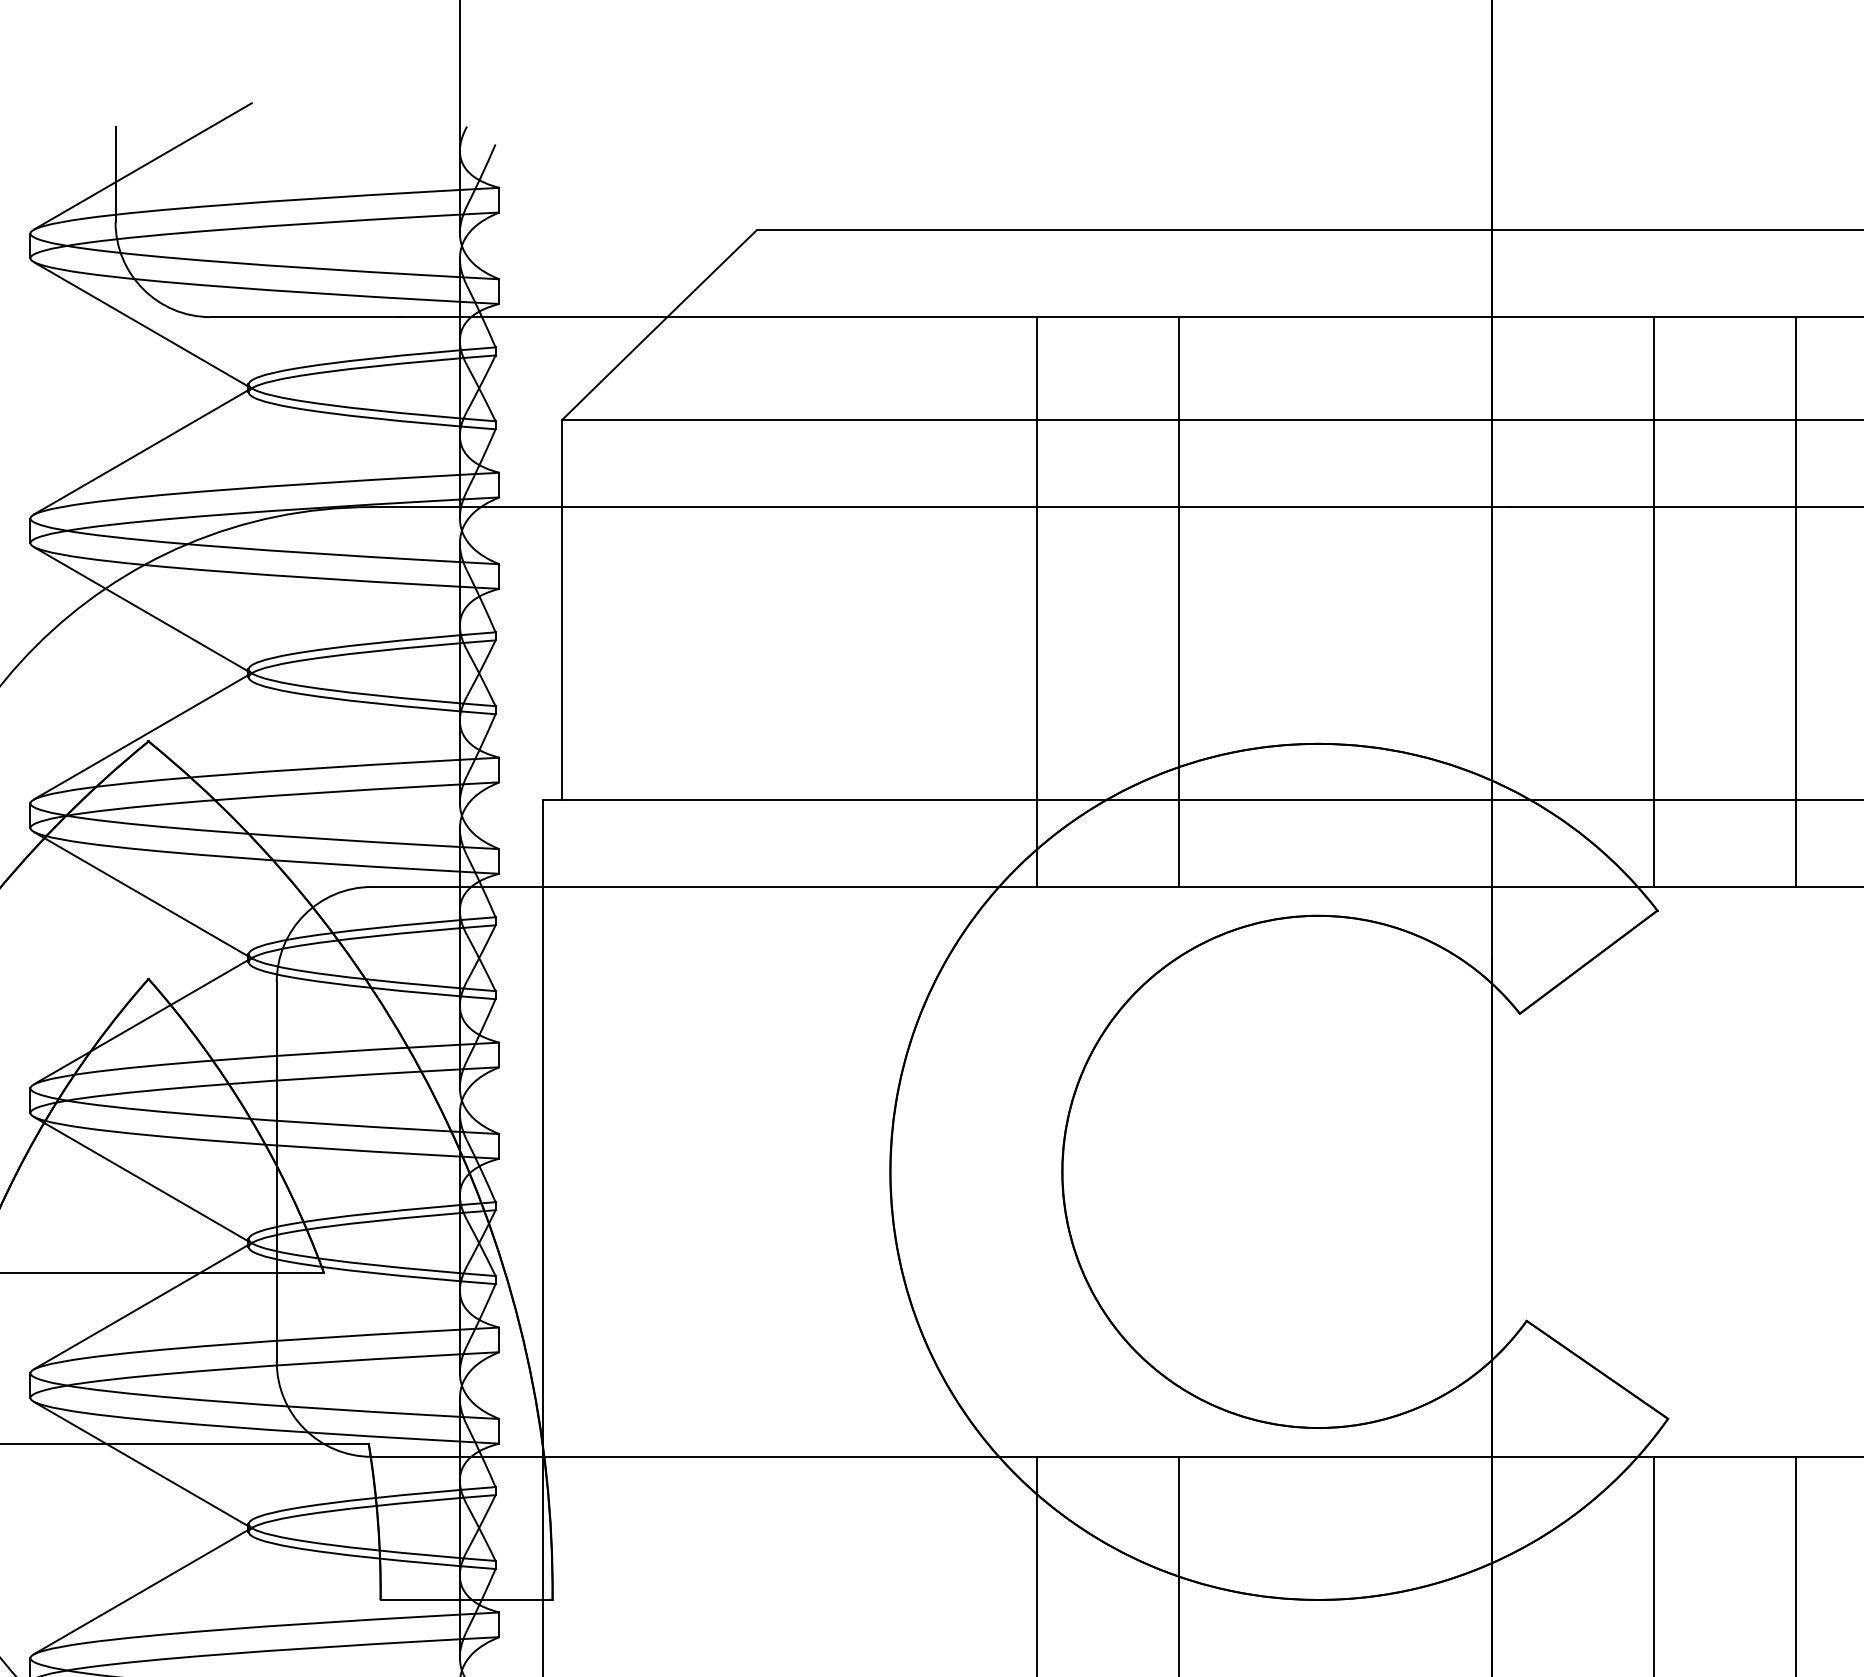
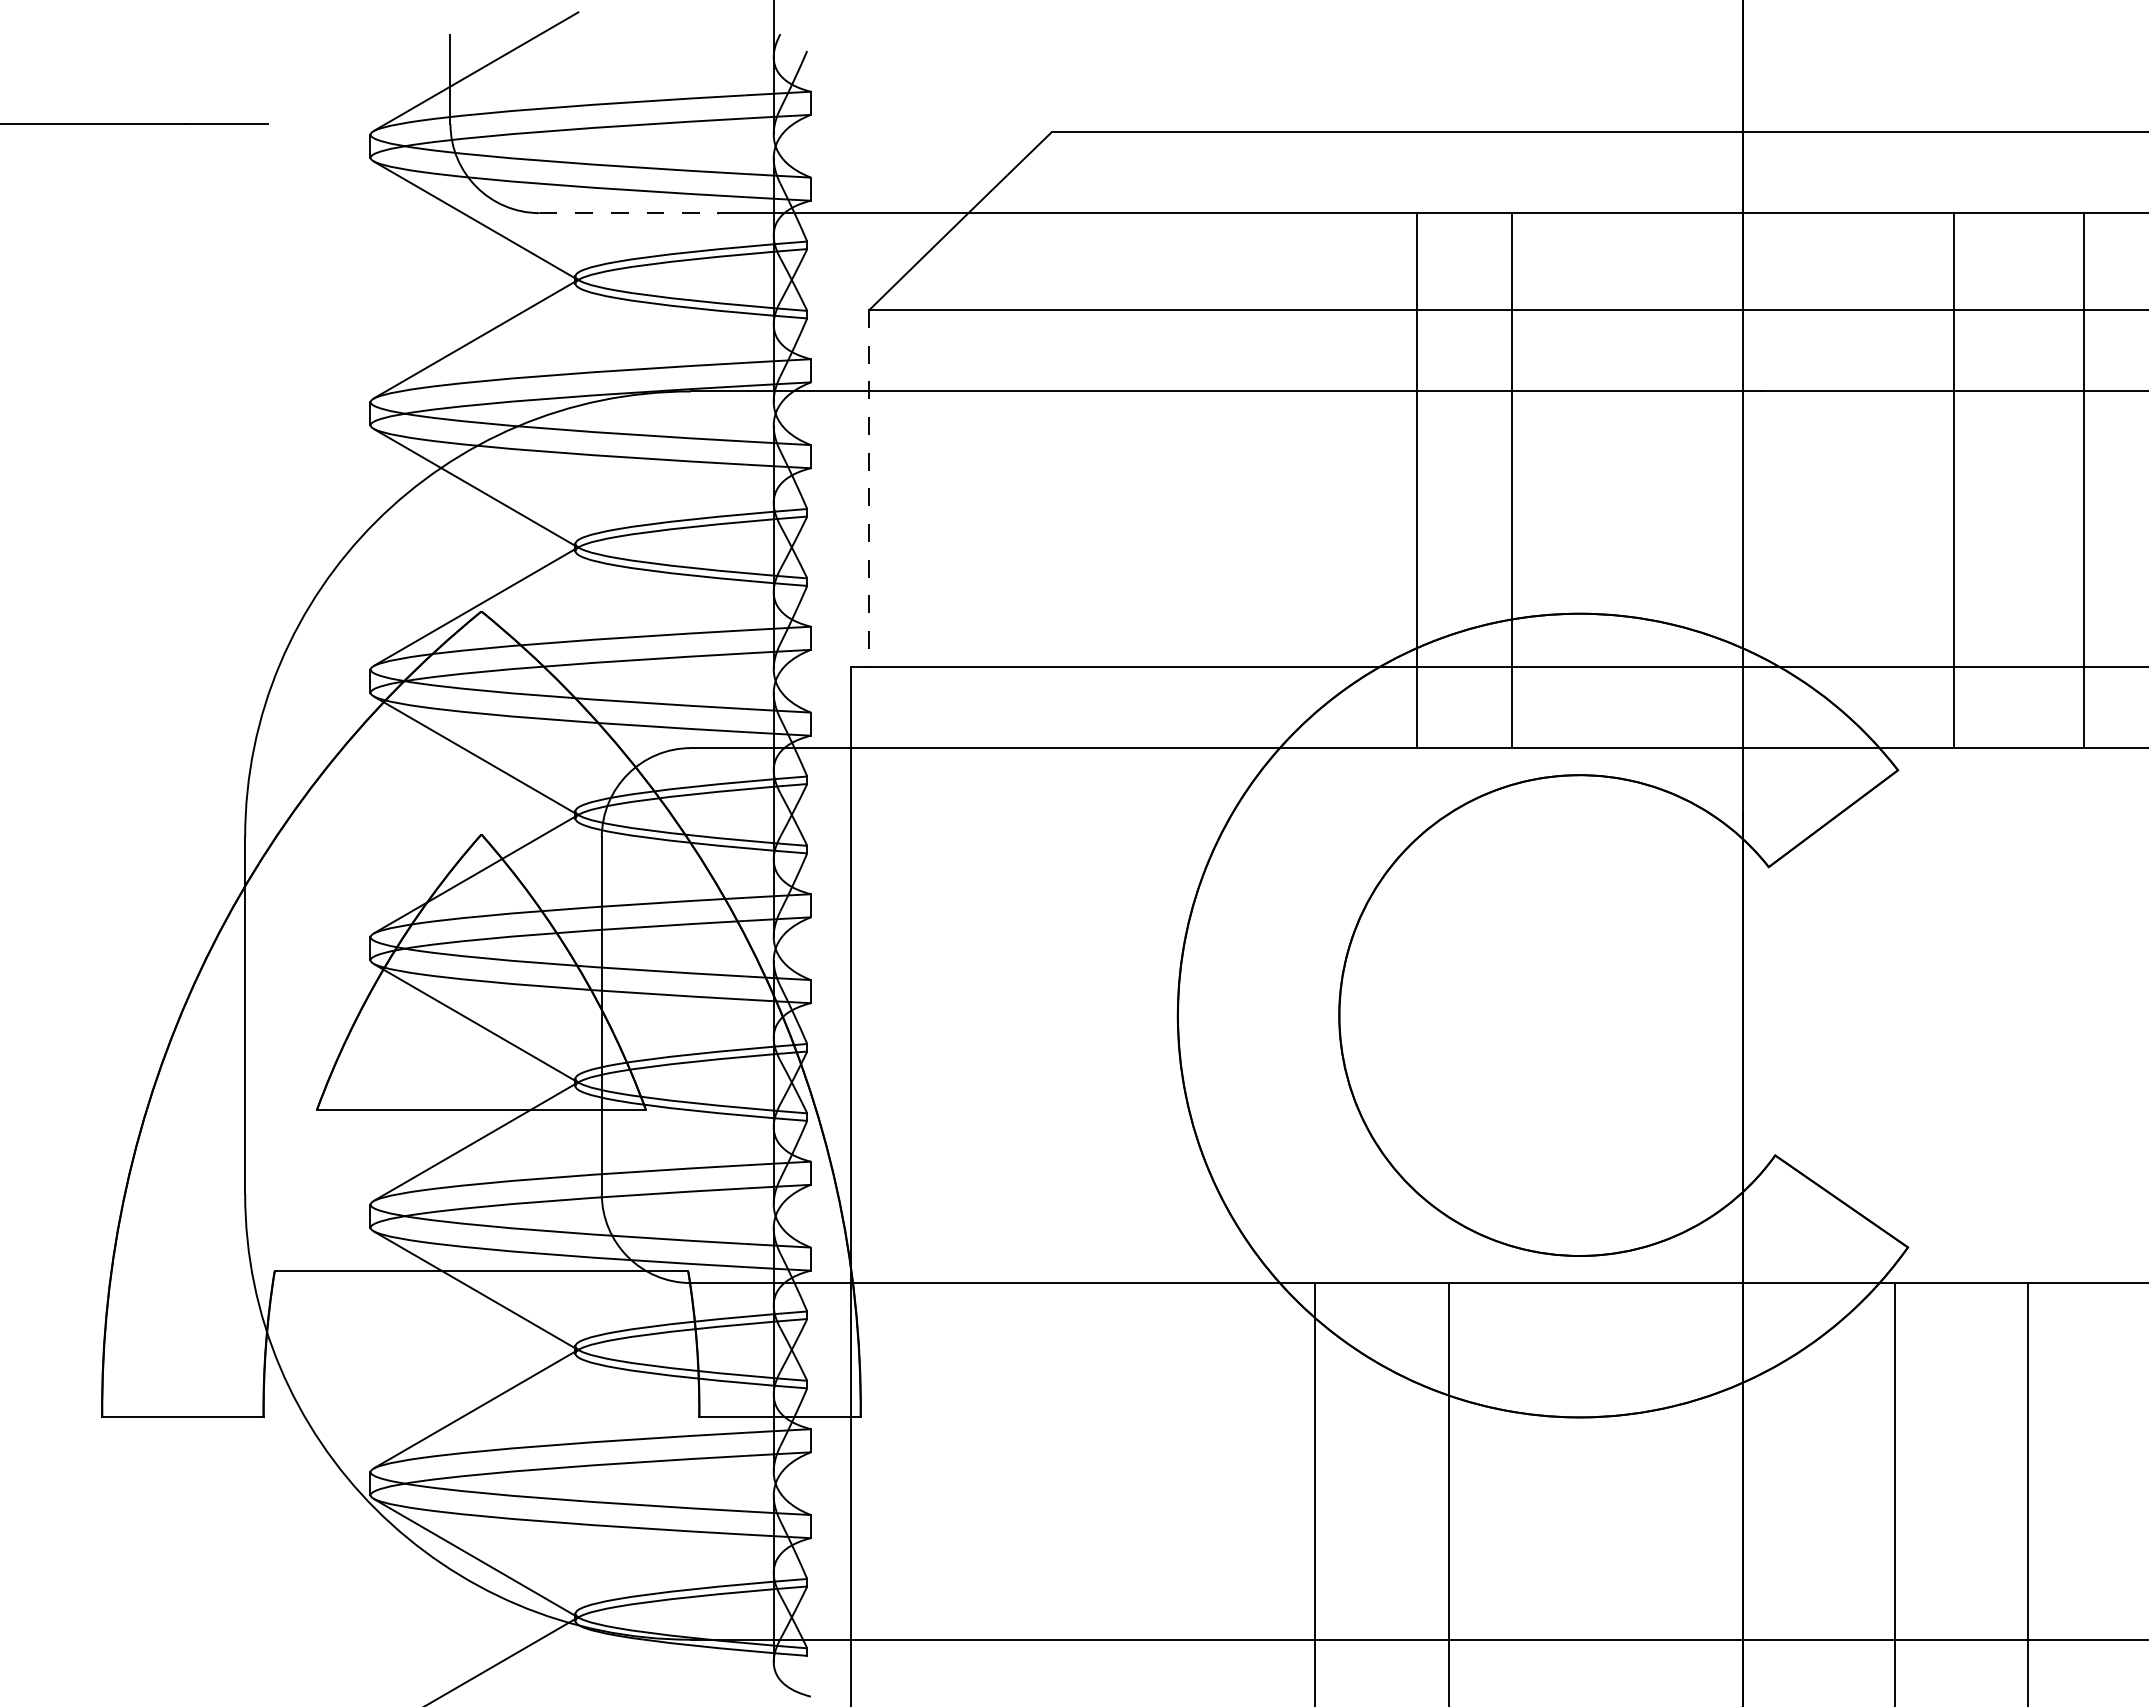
line: (306, 317) -> (629, 213), solid -> dashed
line: (1036, 601) -> (1417, 480), moved
line: (1178, 601) -> (1511, 480), moved
line: (1653, 601) -> (1953, 480), moved
line: (1796, 601) -> (2084, 480), moved
line: (561, 610) -> (869, 488), solid -> dashed

